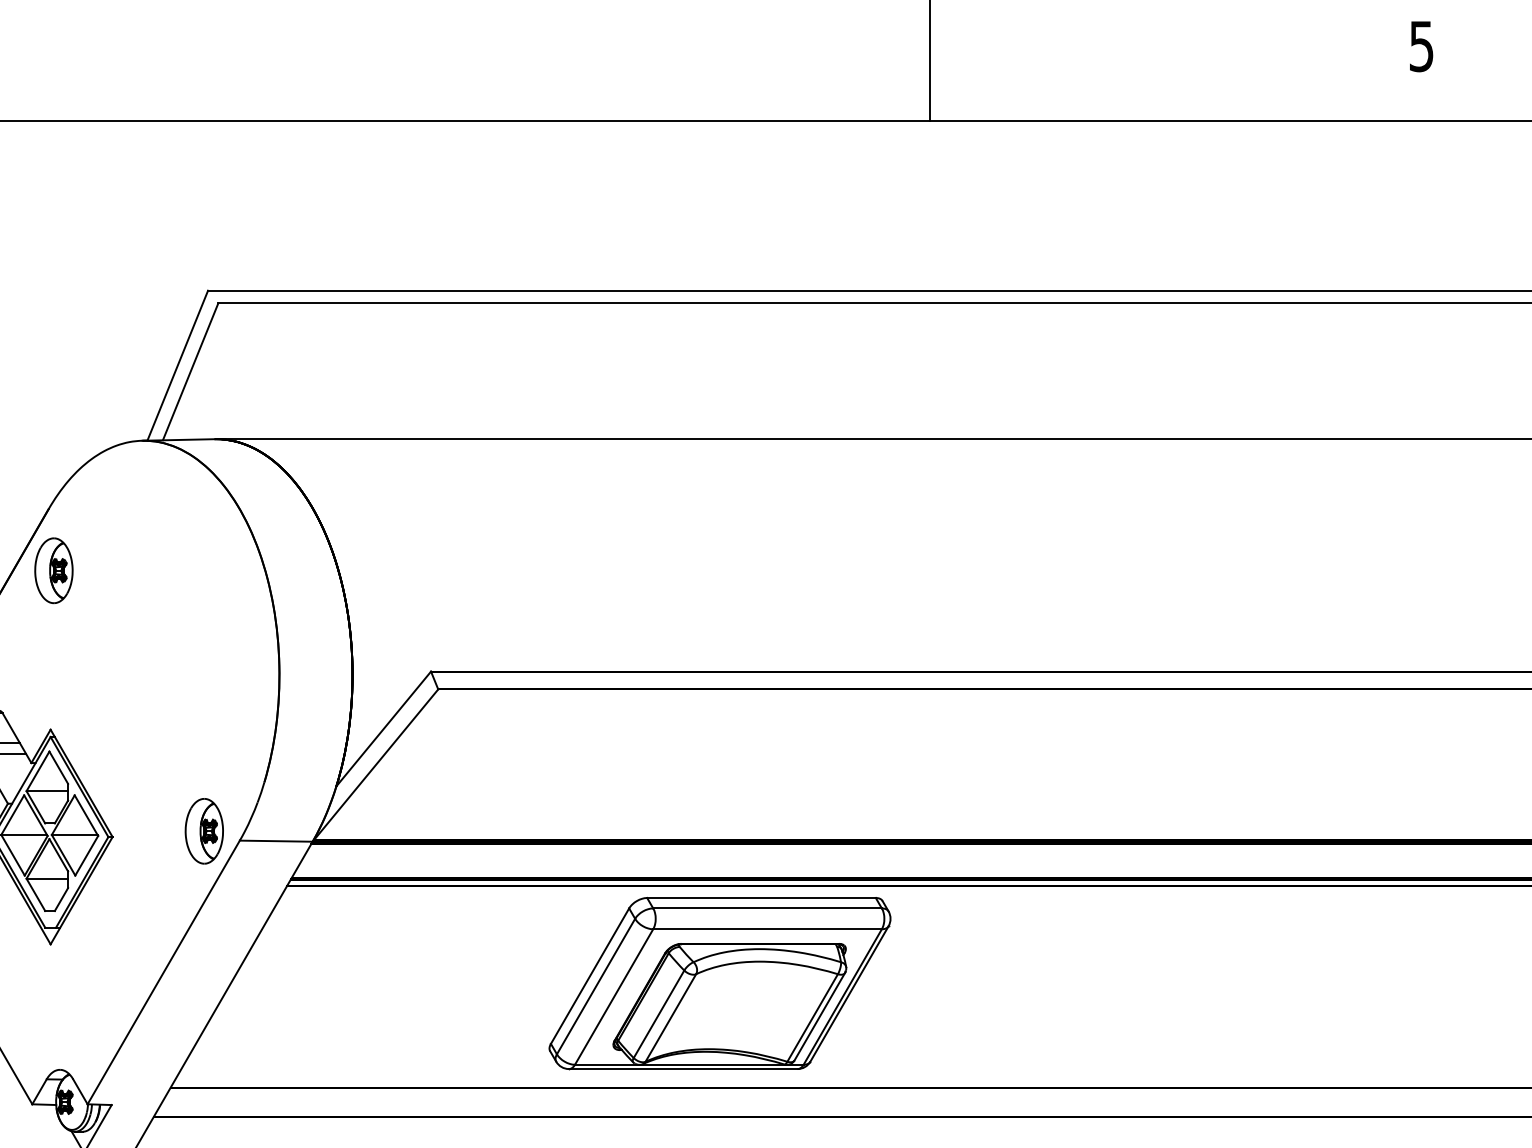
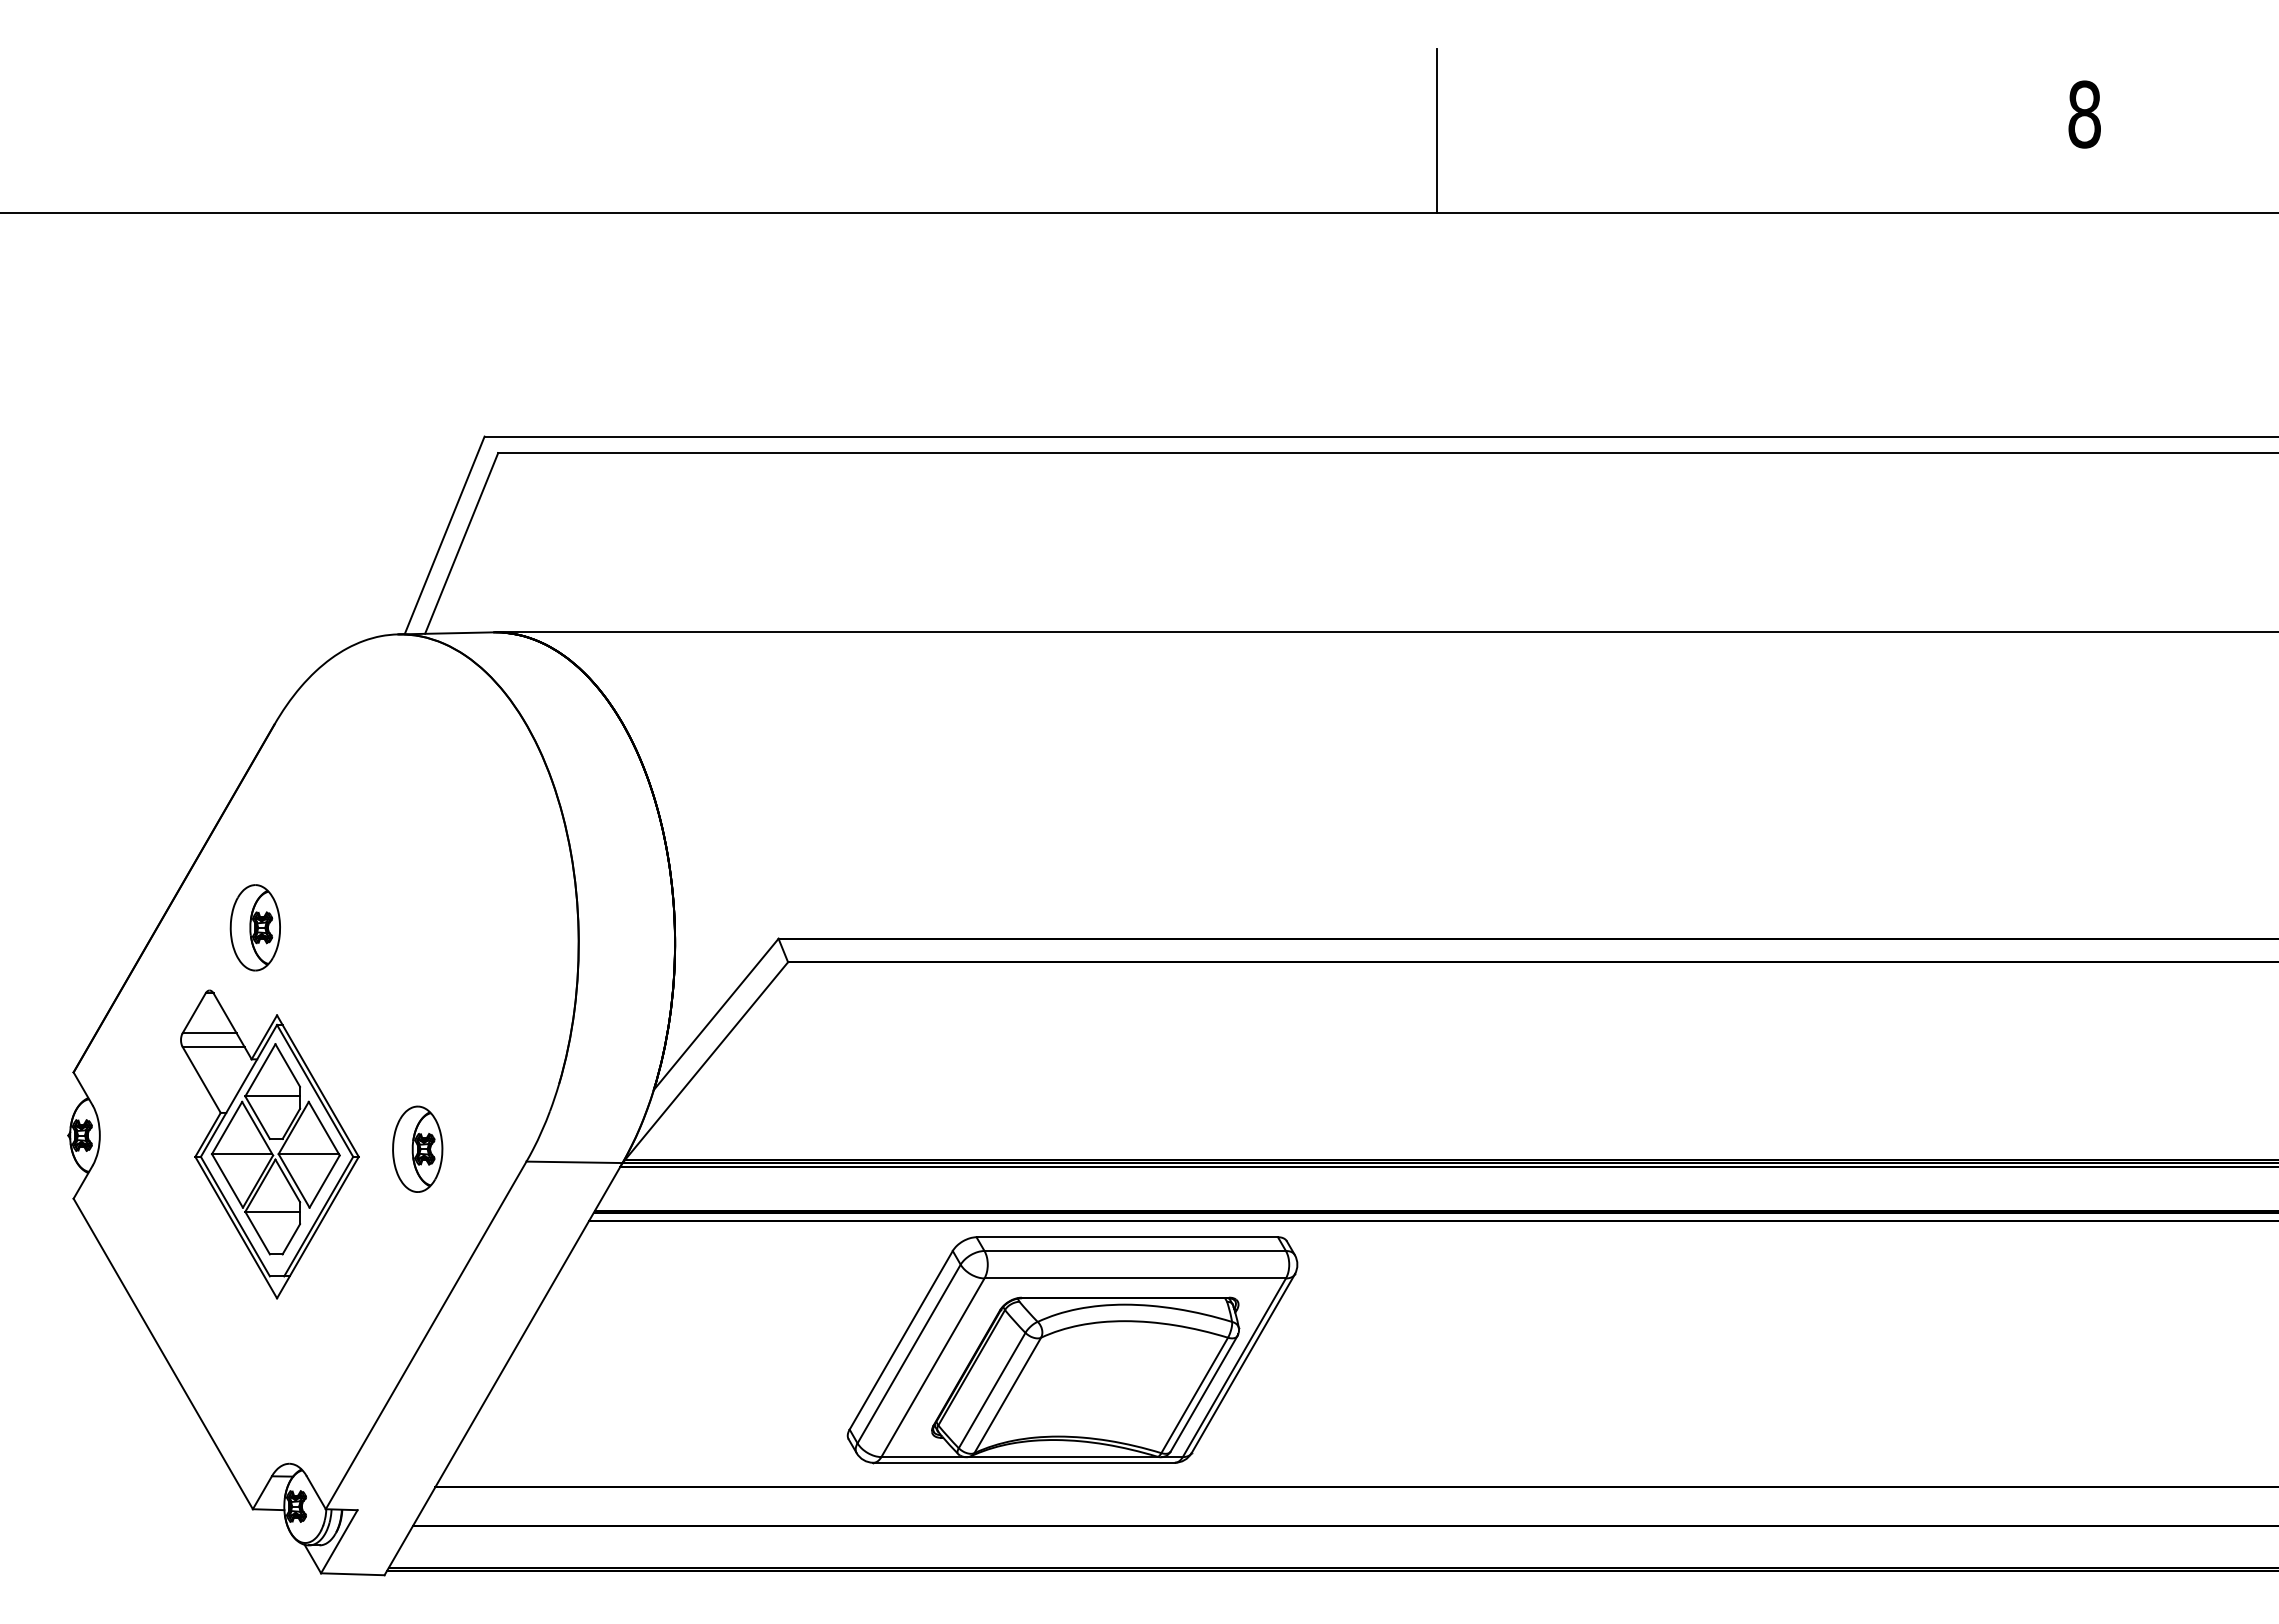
text: (1421, 46) -> (2084, 114), 5 -> 8
part: (53, 570) -> (254, 927), moved
part: (204, 830) -> (417, 1148), moved
part: (719, 983) -> (1072, 1350), moved

